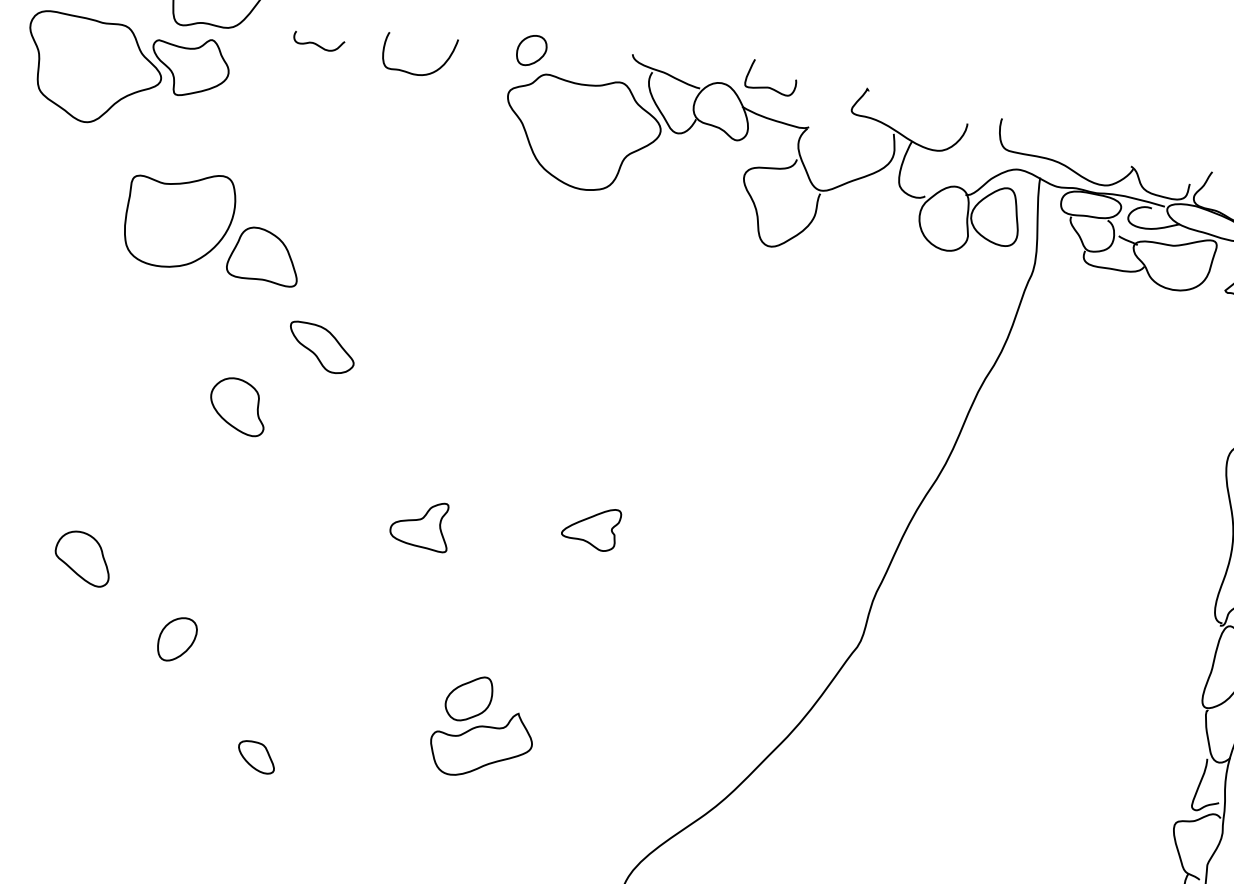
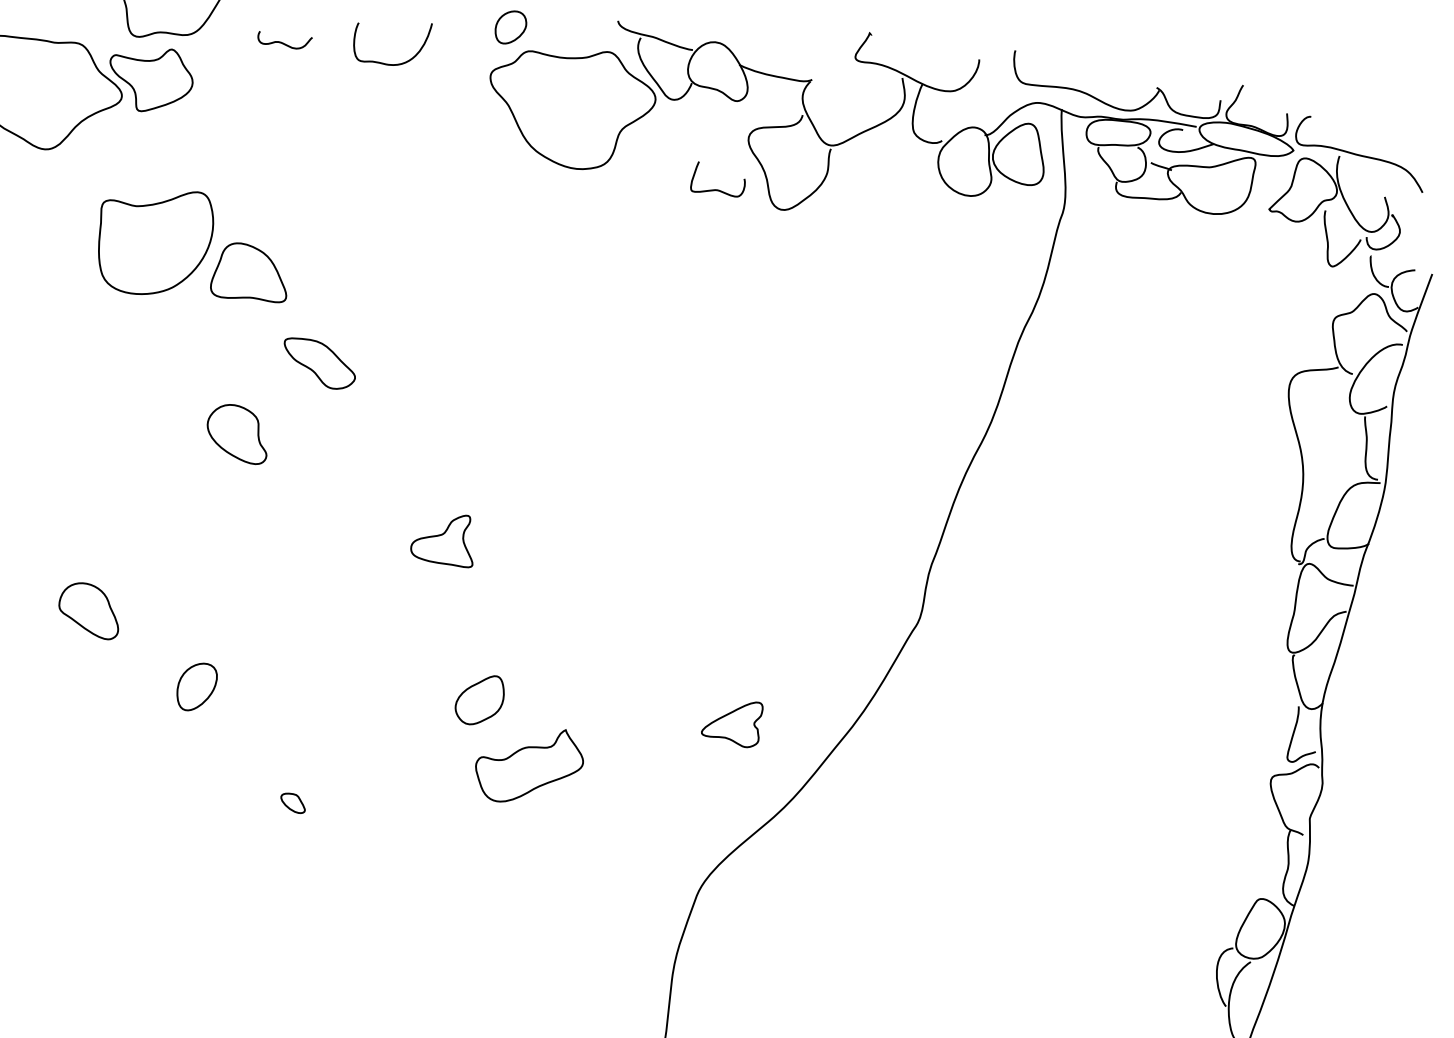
curve: (769, 87) -> (717, 189), moved
part: (591, 528) -> (732, 724), moved
part: (468, 698) -> (479, 700), moved
part: (255, 757) -> (292, 803), size x0.6

